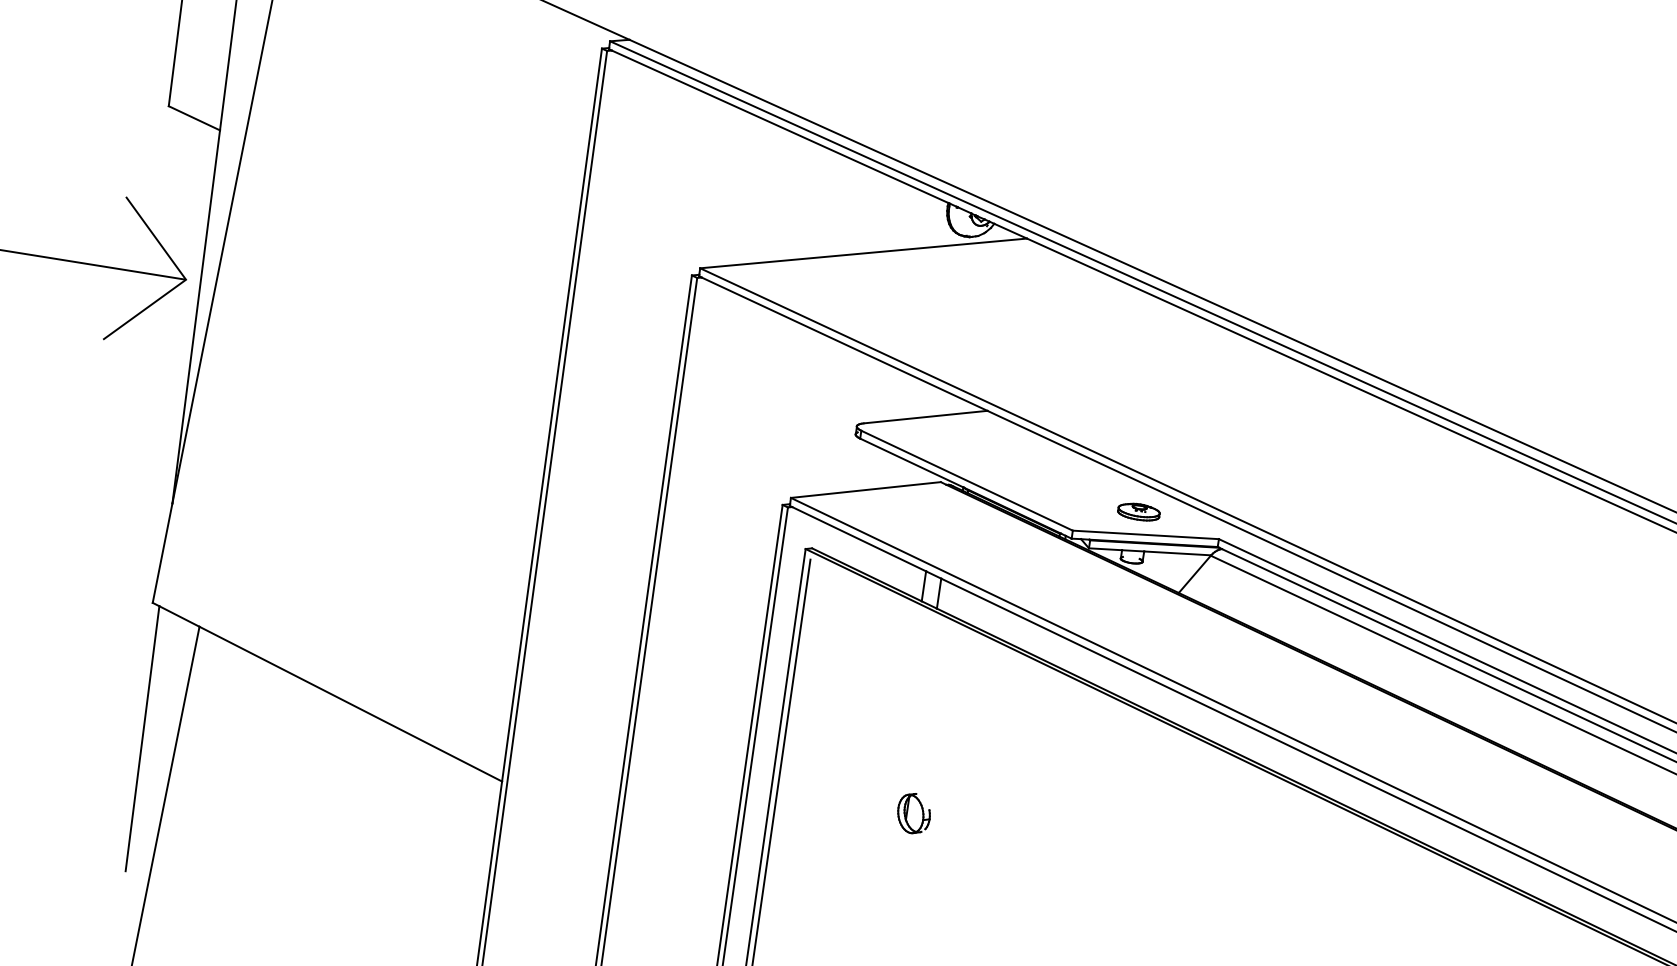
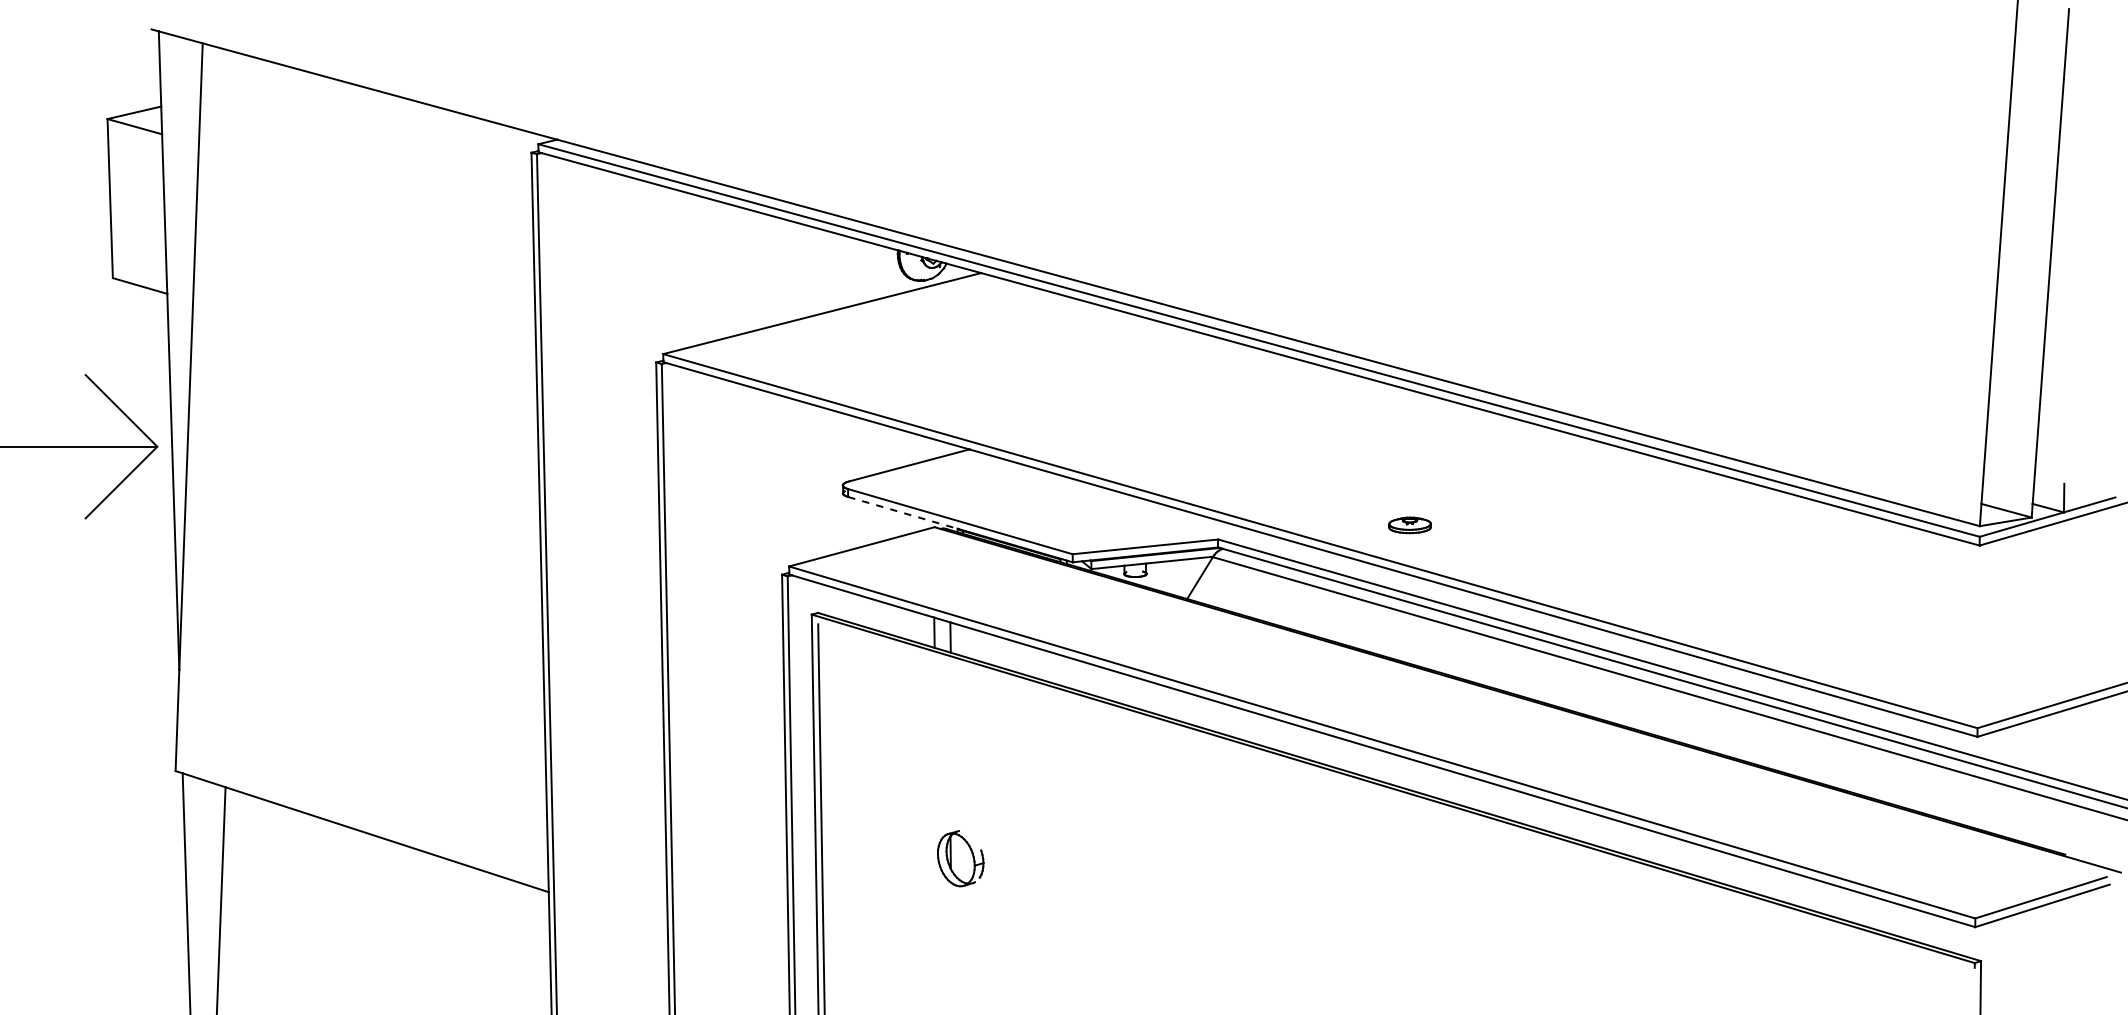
line: (911, 462) -> (902, 512), solid -> dashed
part: (1138, 512) -> (1409, 525), moved
part: (913, 813) -> (960, 858), size x1.4

